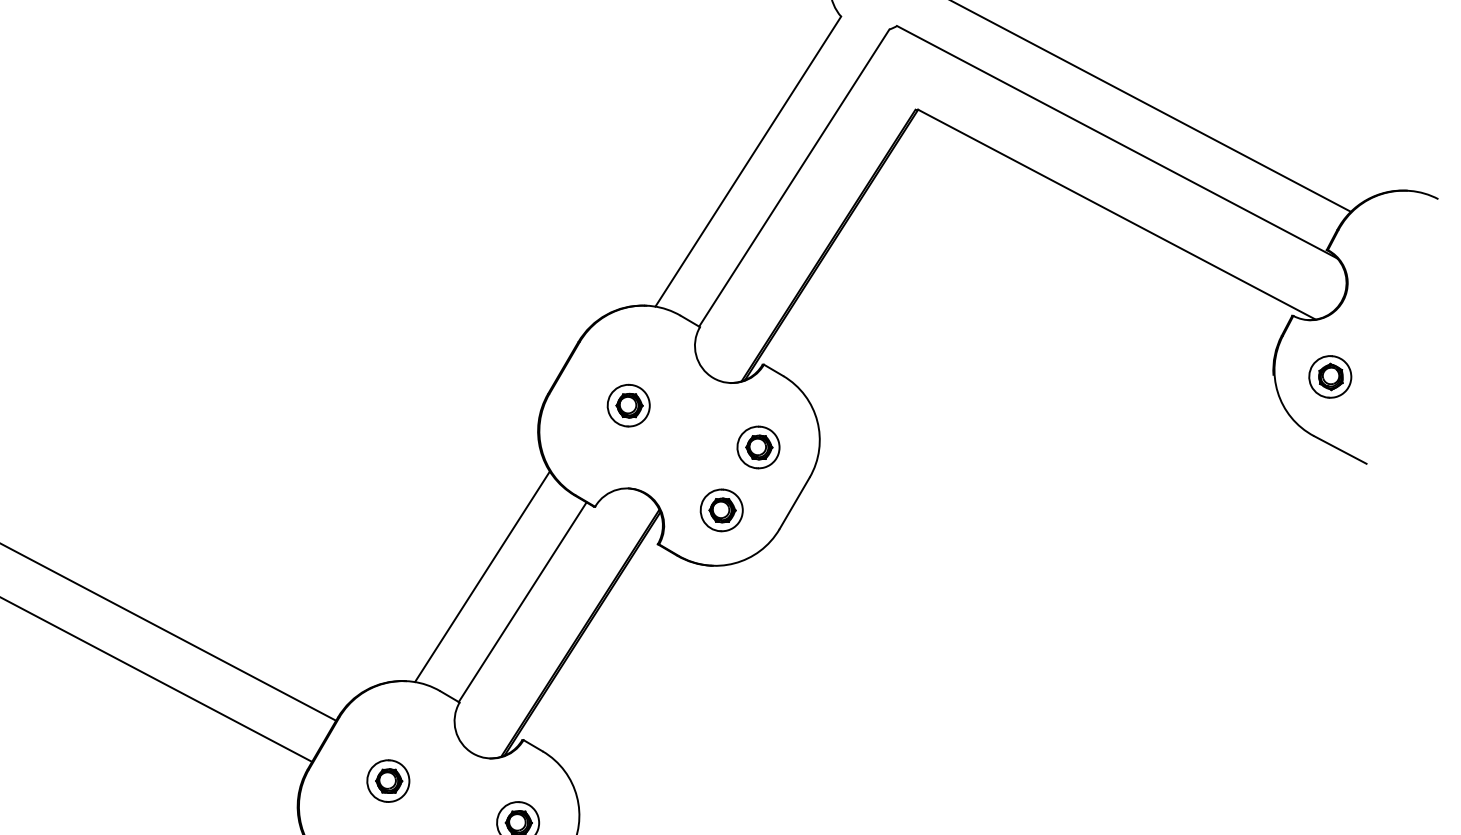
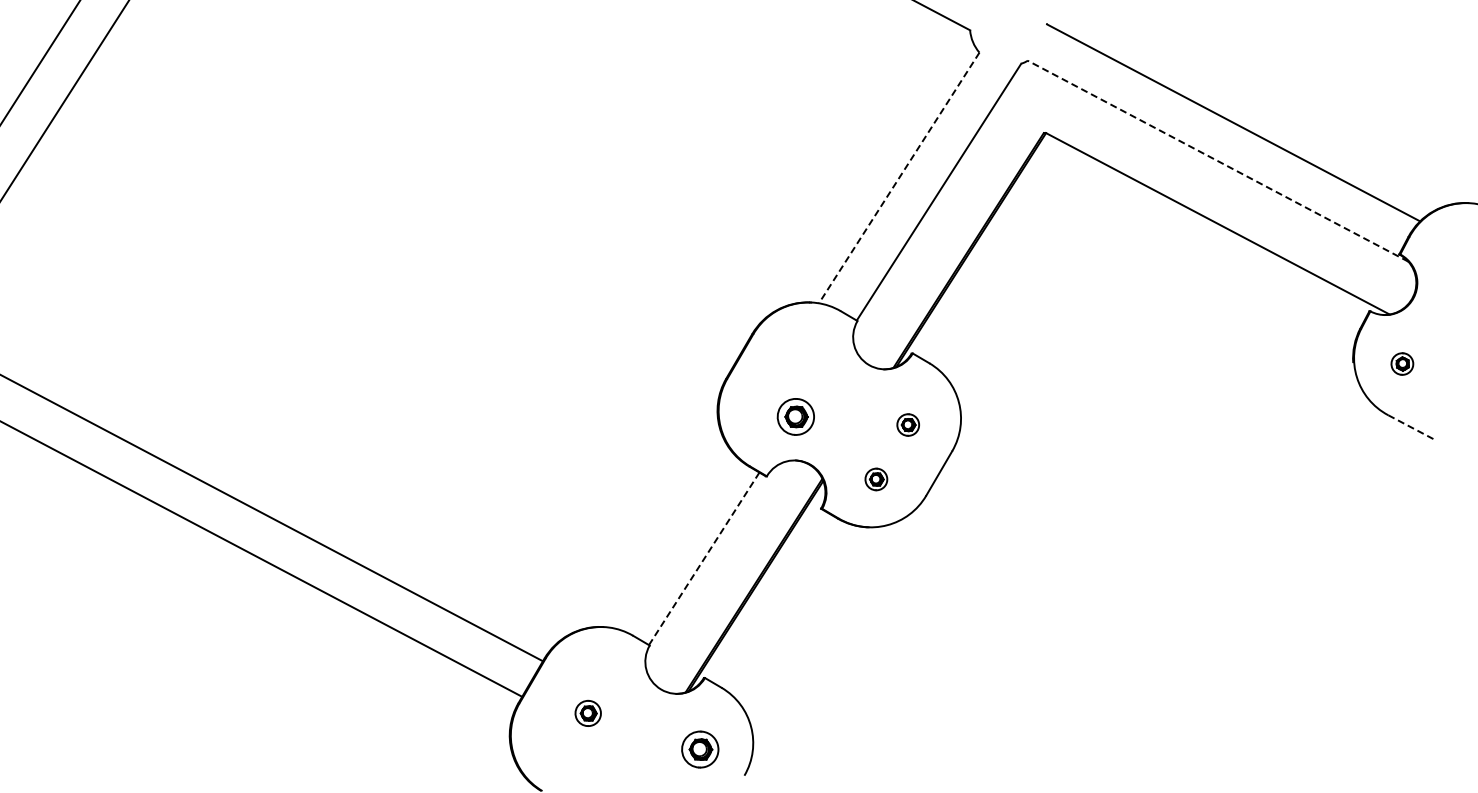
line: (1116, 142) -> (1217, 161), solid -> dashed
line: (748, 161) -> (899, 177), solid -> dashed
part: (1330, 376) -> (1402, 363), size x0.6
part: (628, 405) -> (795, 416), moved
part: (759, 446) -> (908, 424), size x0.6
line: (1339, 450) -> (1410, 427), solid -> dashed
part: (721, 510) -> (876, 479), size x0.6
line: (482, 576) -> (669, 536), removed
line: (521, 603) -> (703, 559), solid -> dashed
part: (388, 781) -> (588, 713), size x0.7

